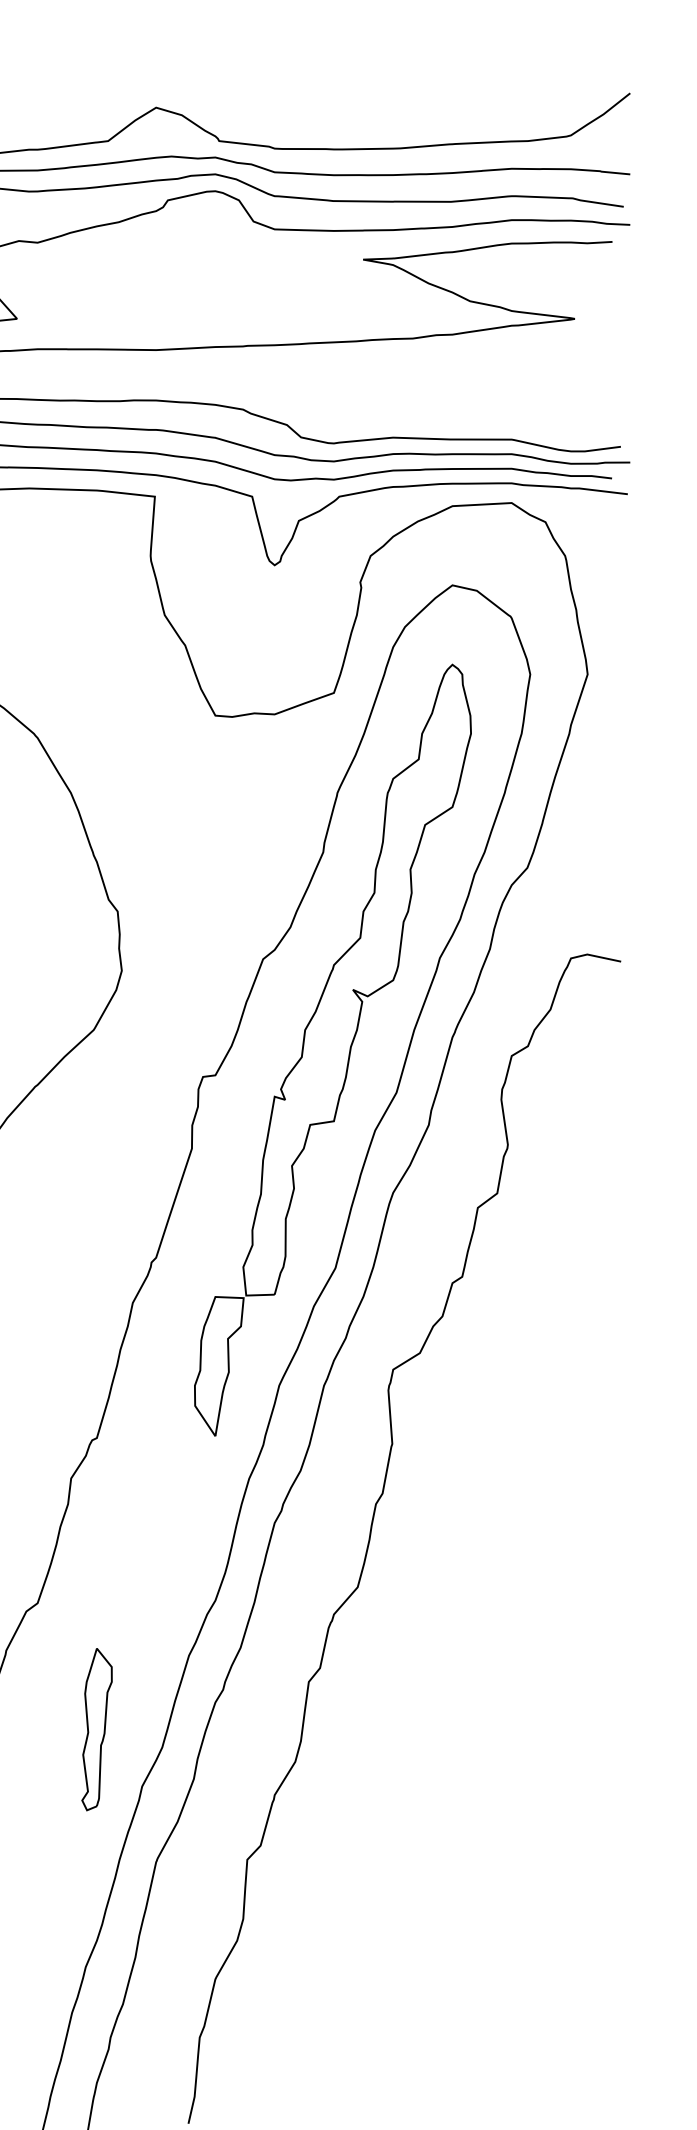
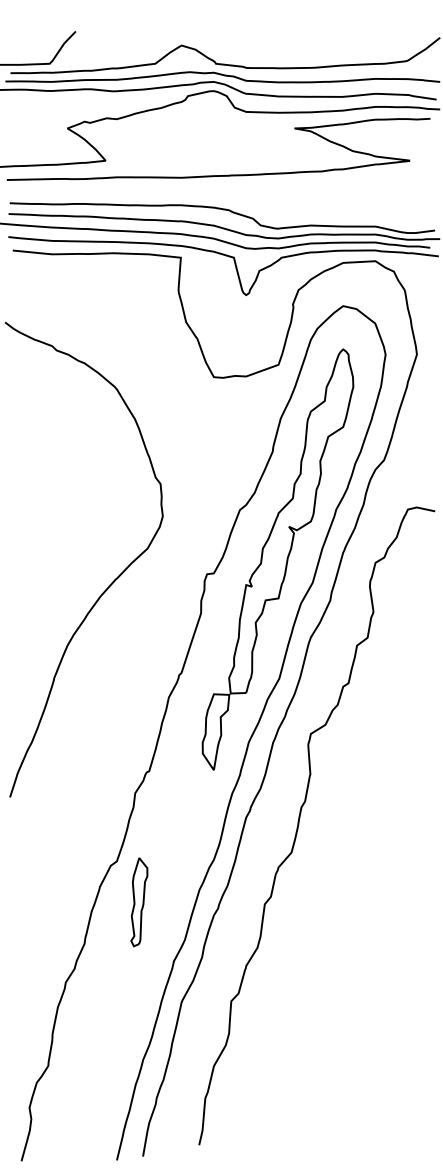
part: (97, 1730) -> (139, 902), moved

